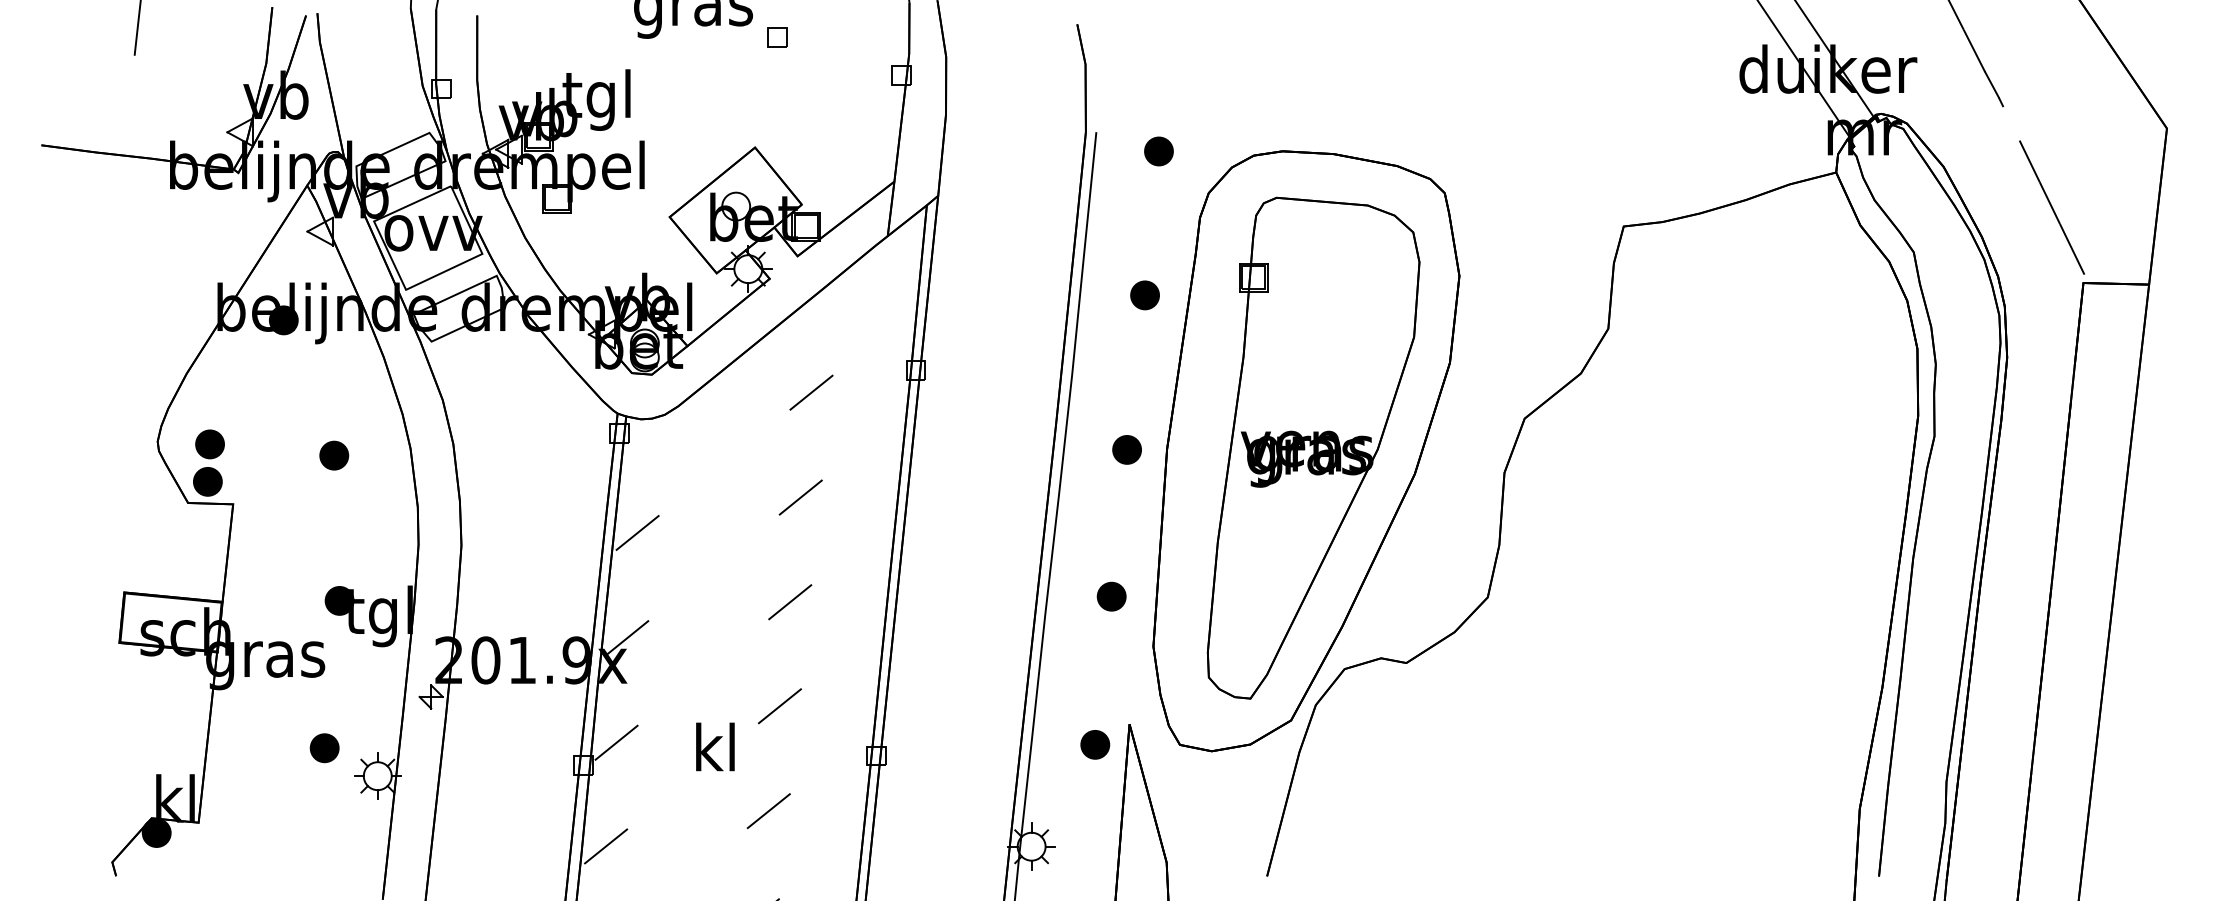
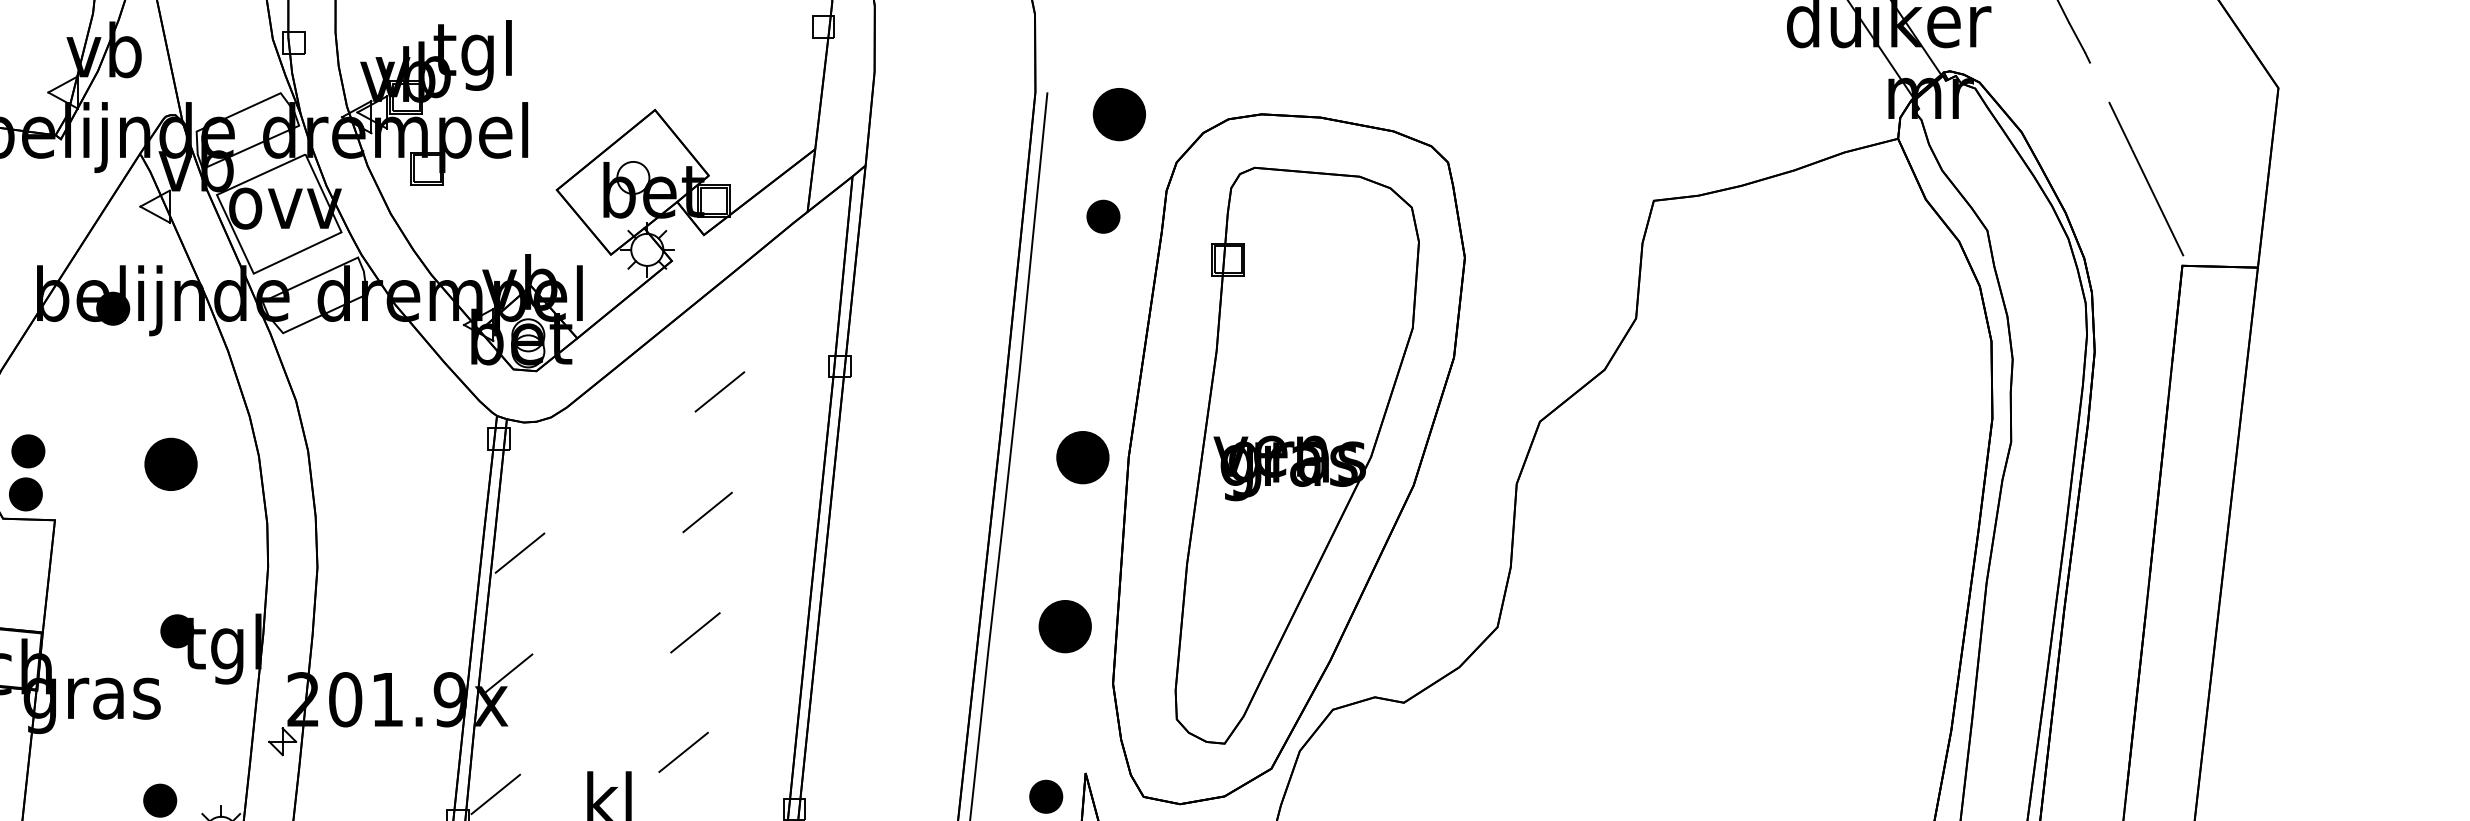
part: (1158, 151) -> (1118, 114), size x1.6
part: (1144, 295) -> (1102, 216), moved
part: (1126, 449) -> (1082, 457), size x1.6
part: (334, 455) -> (171, 464), size x1.6
part: (1111, 596) -> (1064, 626), size x1.6

